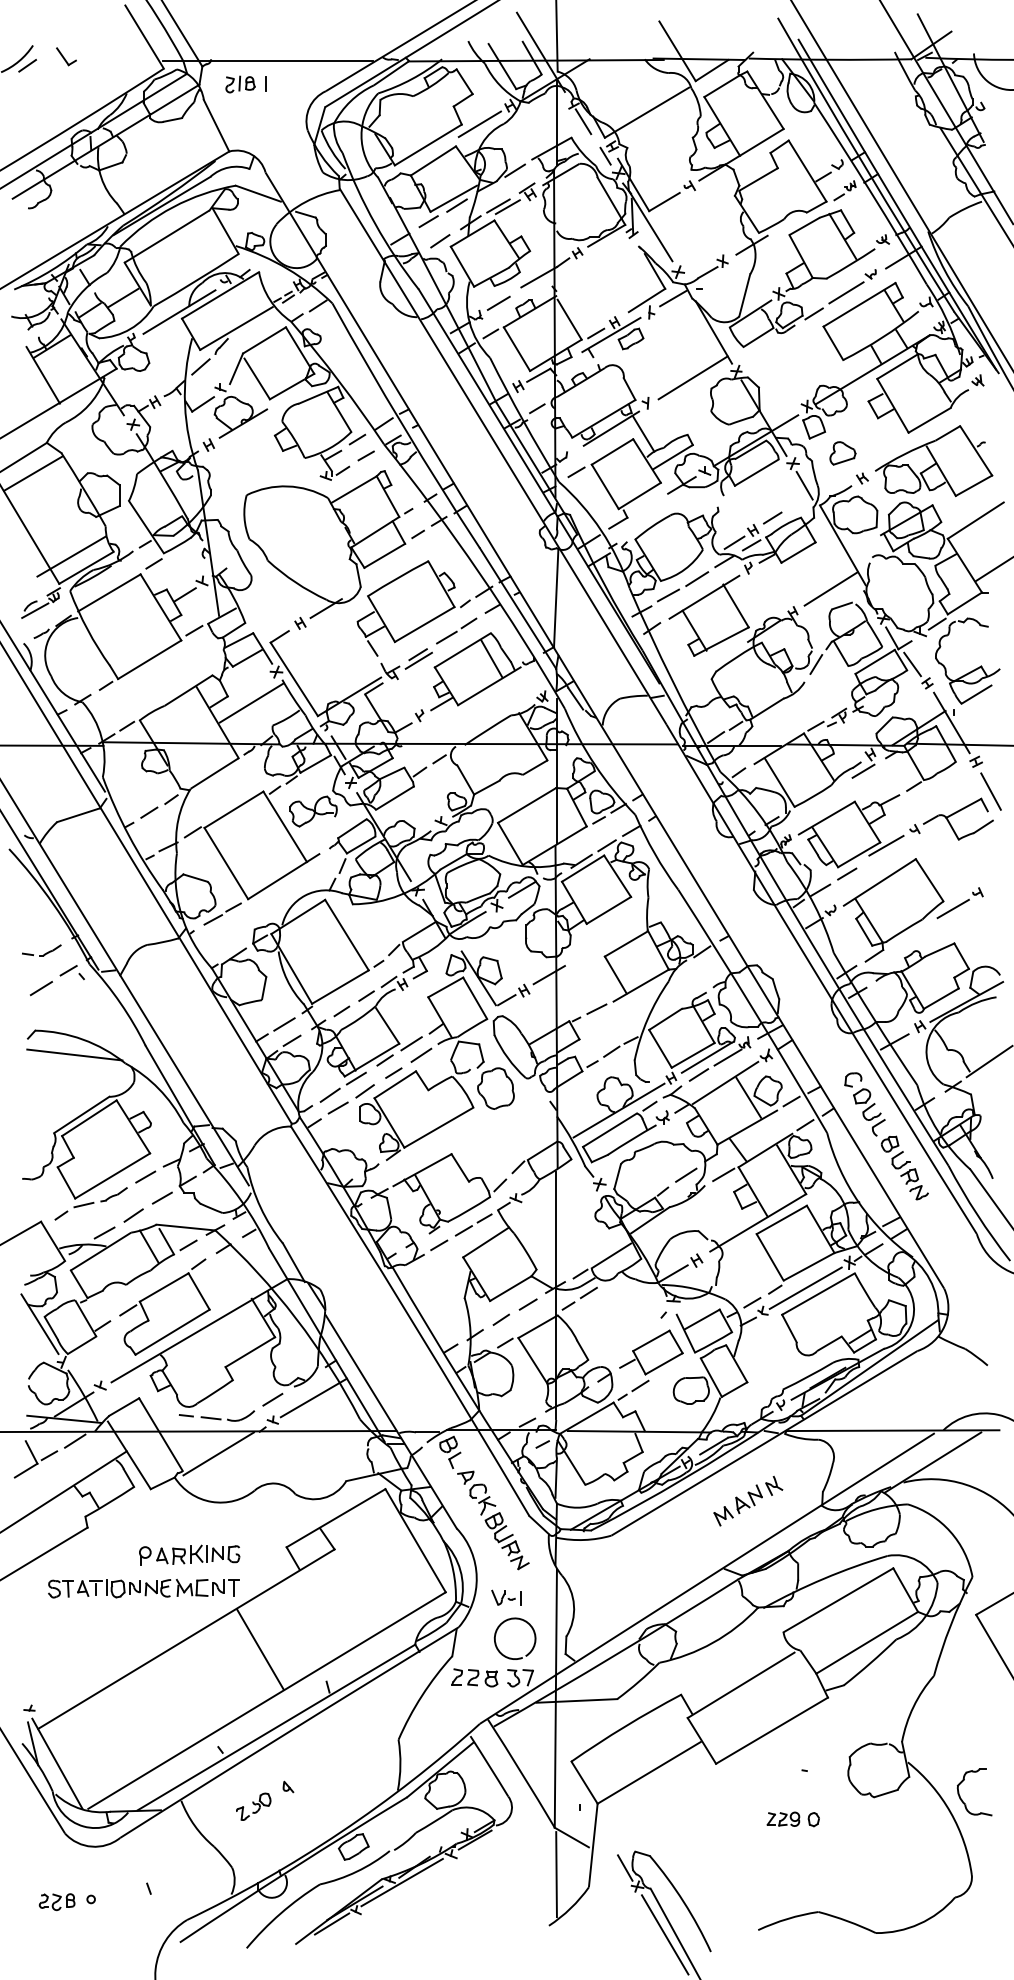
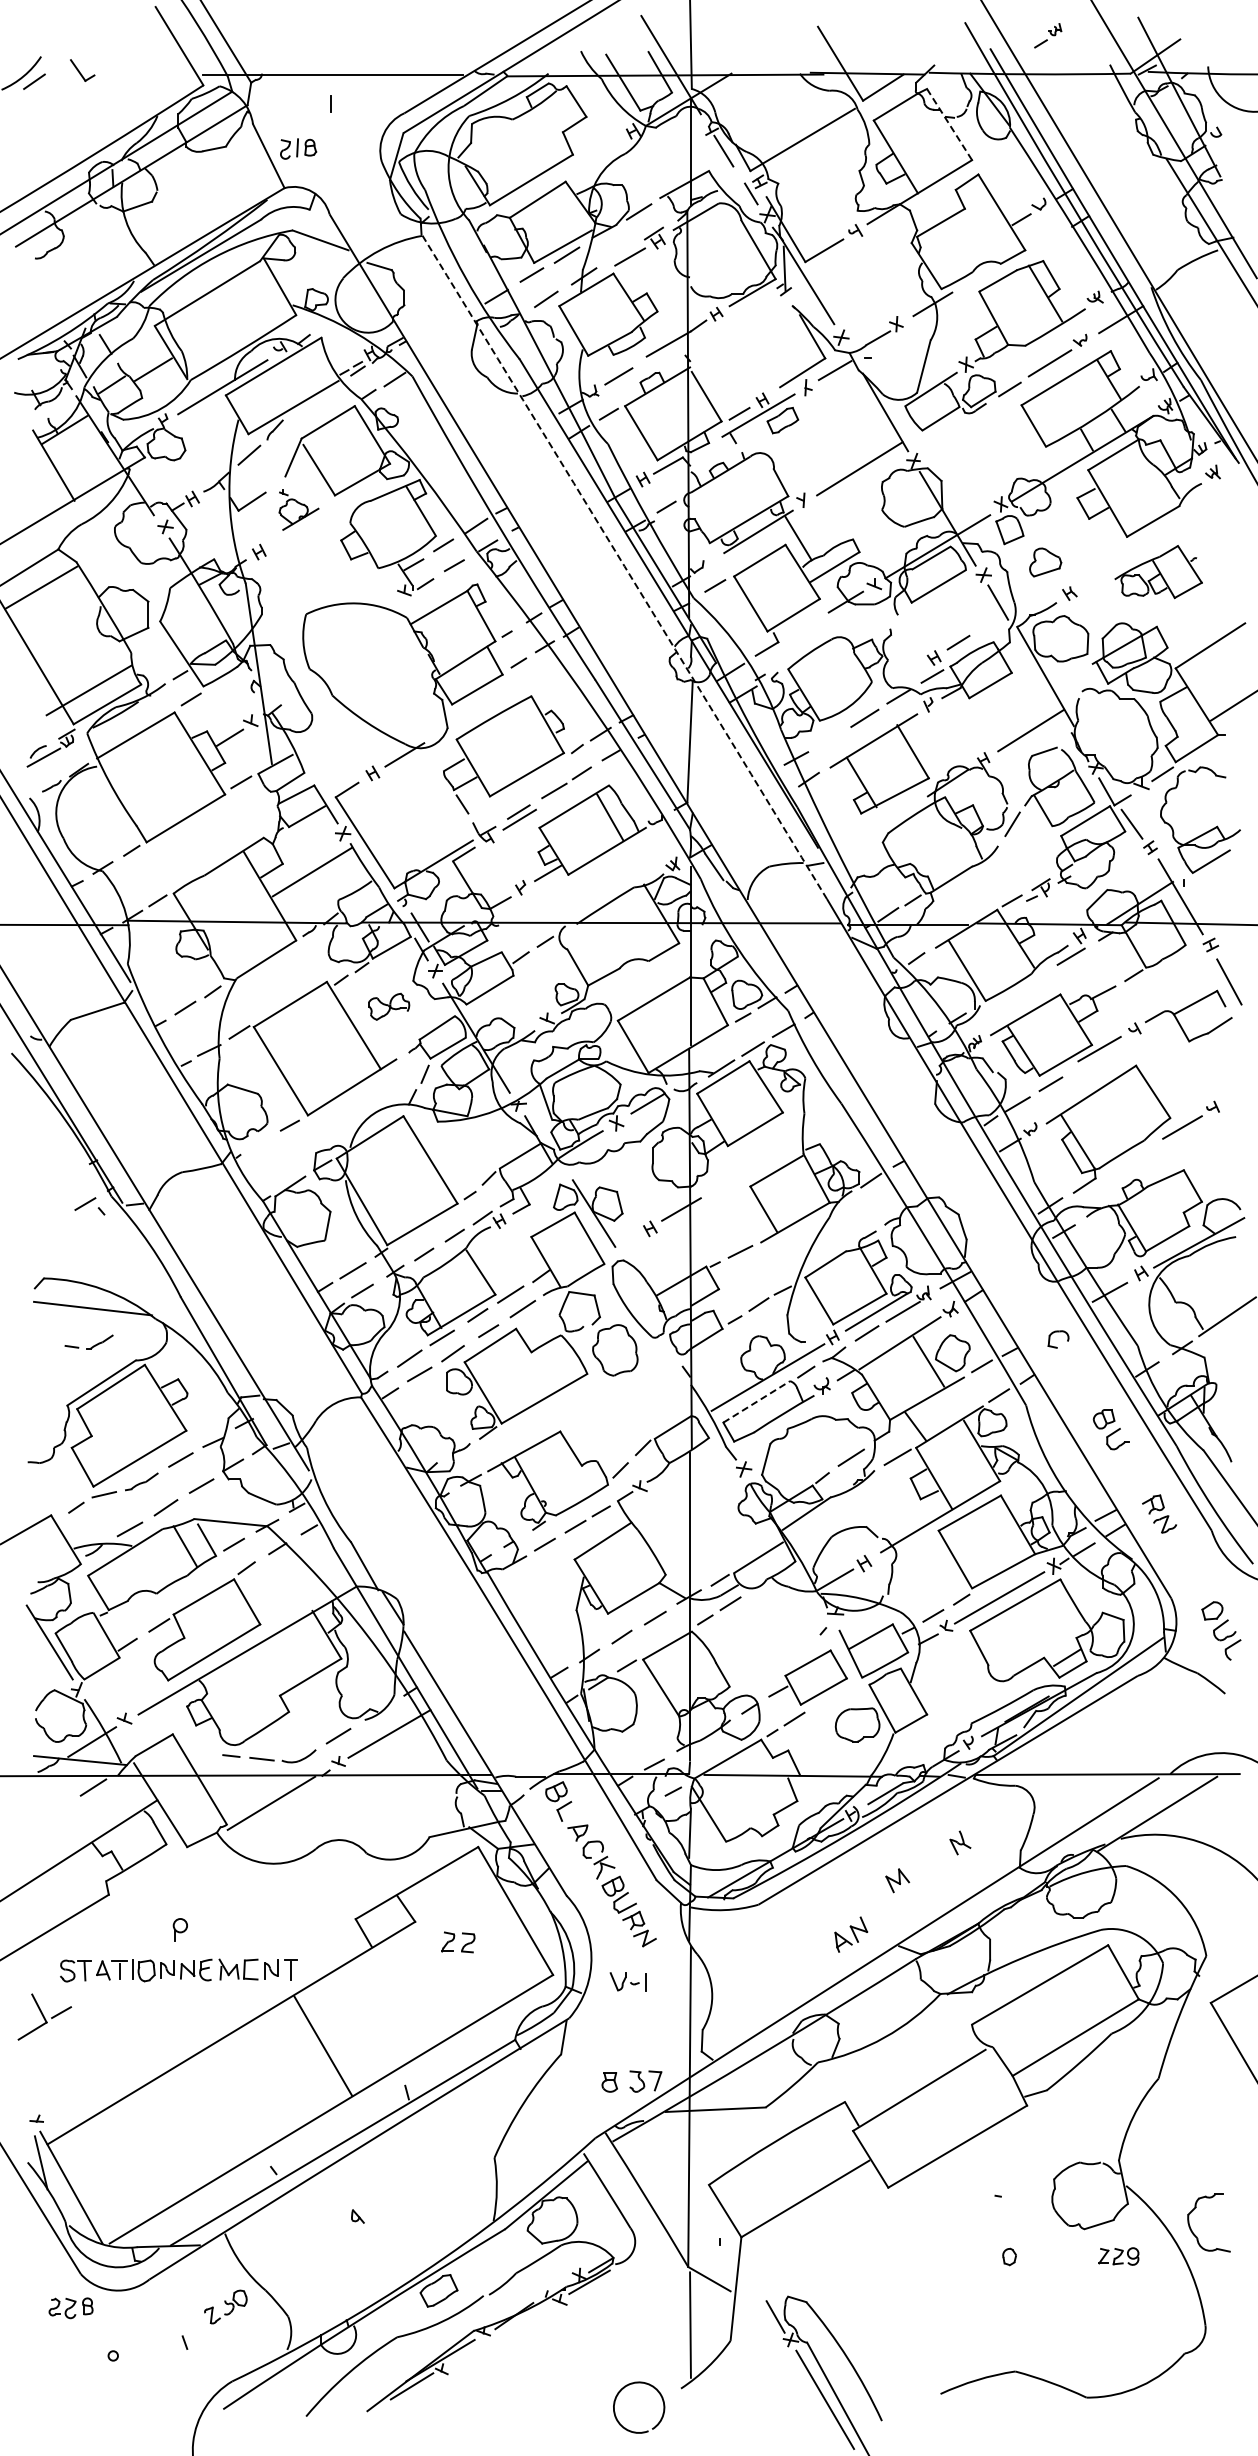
part: (240, 84) -> (298, 148), moved
line: (765, 101) -> (949, 125), solid -> dashed
line: (479, 124) -> (595, 154), removed
part: (845, 190) -> (1048, 35), moved
line: (498, 205) -> (618, 255), removed
part: (240, 410) -> (298, 509), size x0.6
arc: (503, 456) -> (624, 566), solid -> dashed
part: (933, 460) -> (1158, 571), size x0.6
line: (734, 542) -> (911, 673), removed
line: (668, 595) -> (829, 738), removed
part: (313, 811) -> (388, 1006), size x0.7
line: (213, 919) -> (264, 1140), removed
part: (42, 954) -> (90, 1347), moved
line: (41, 988) -> (51, 1226), removed
line: (506, 1000) -> (628, 1240), removed
part: (869, 1112) -> (1221, 1630), moved
line: (610, 1129) -> (757, 1401), solid -> dashed
part: (914, 1183) -> (1159, 1513), moved
part: (35, 1458) -> (44, 2016), moved
part: (749, 1499) -> (851, 1934), moved
part: (197, 1554) -> (245, 1928), removed
arc: (526, 1623) -> (653, 2388), moved
part: (465, 1677) -> (458, 1942), moved
part: (253, 1806) -> (225, 2306), moved
part: (783, 1819) -> (1118, 2256), moved
line: (401, 1882) -> (498, 2334), removed
part: (56, 1902) -> (70, 2308), moved

